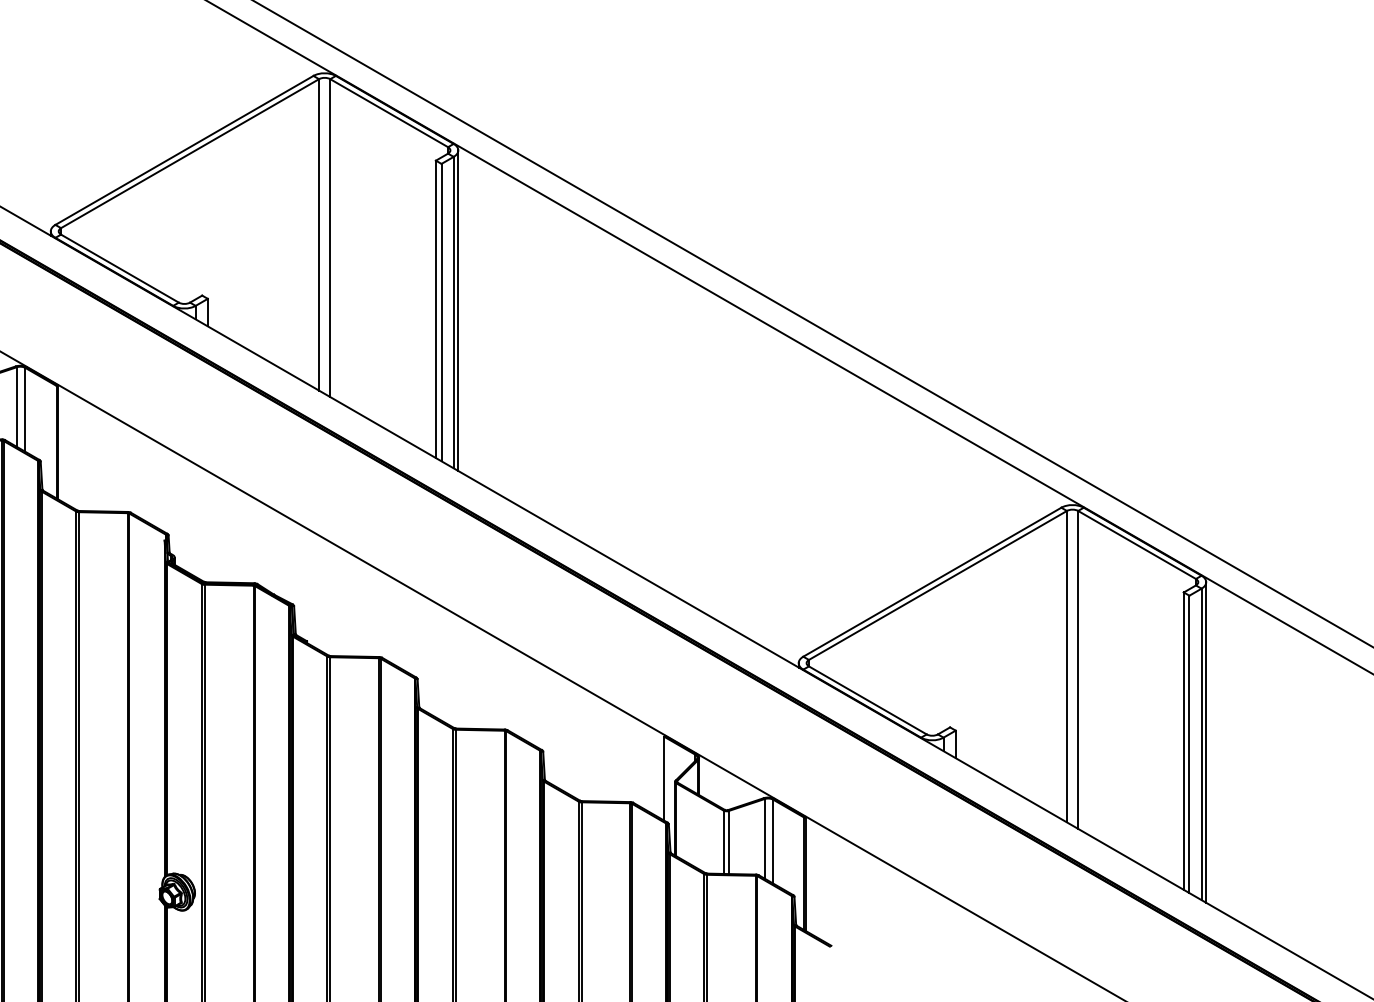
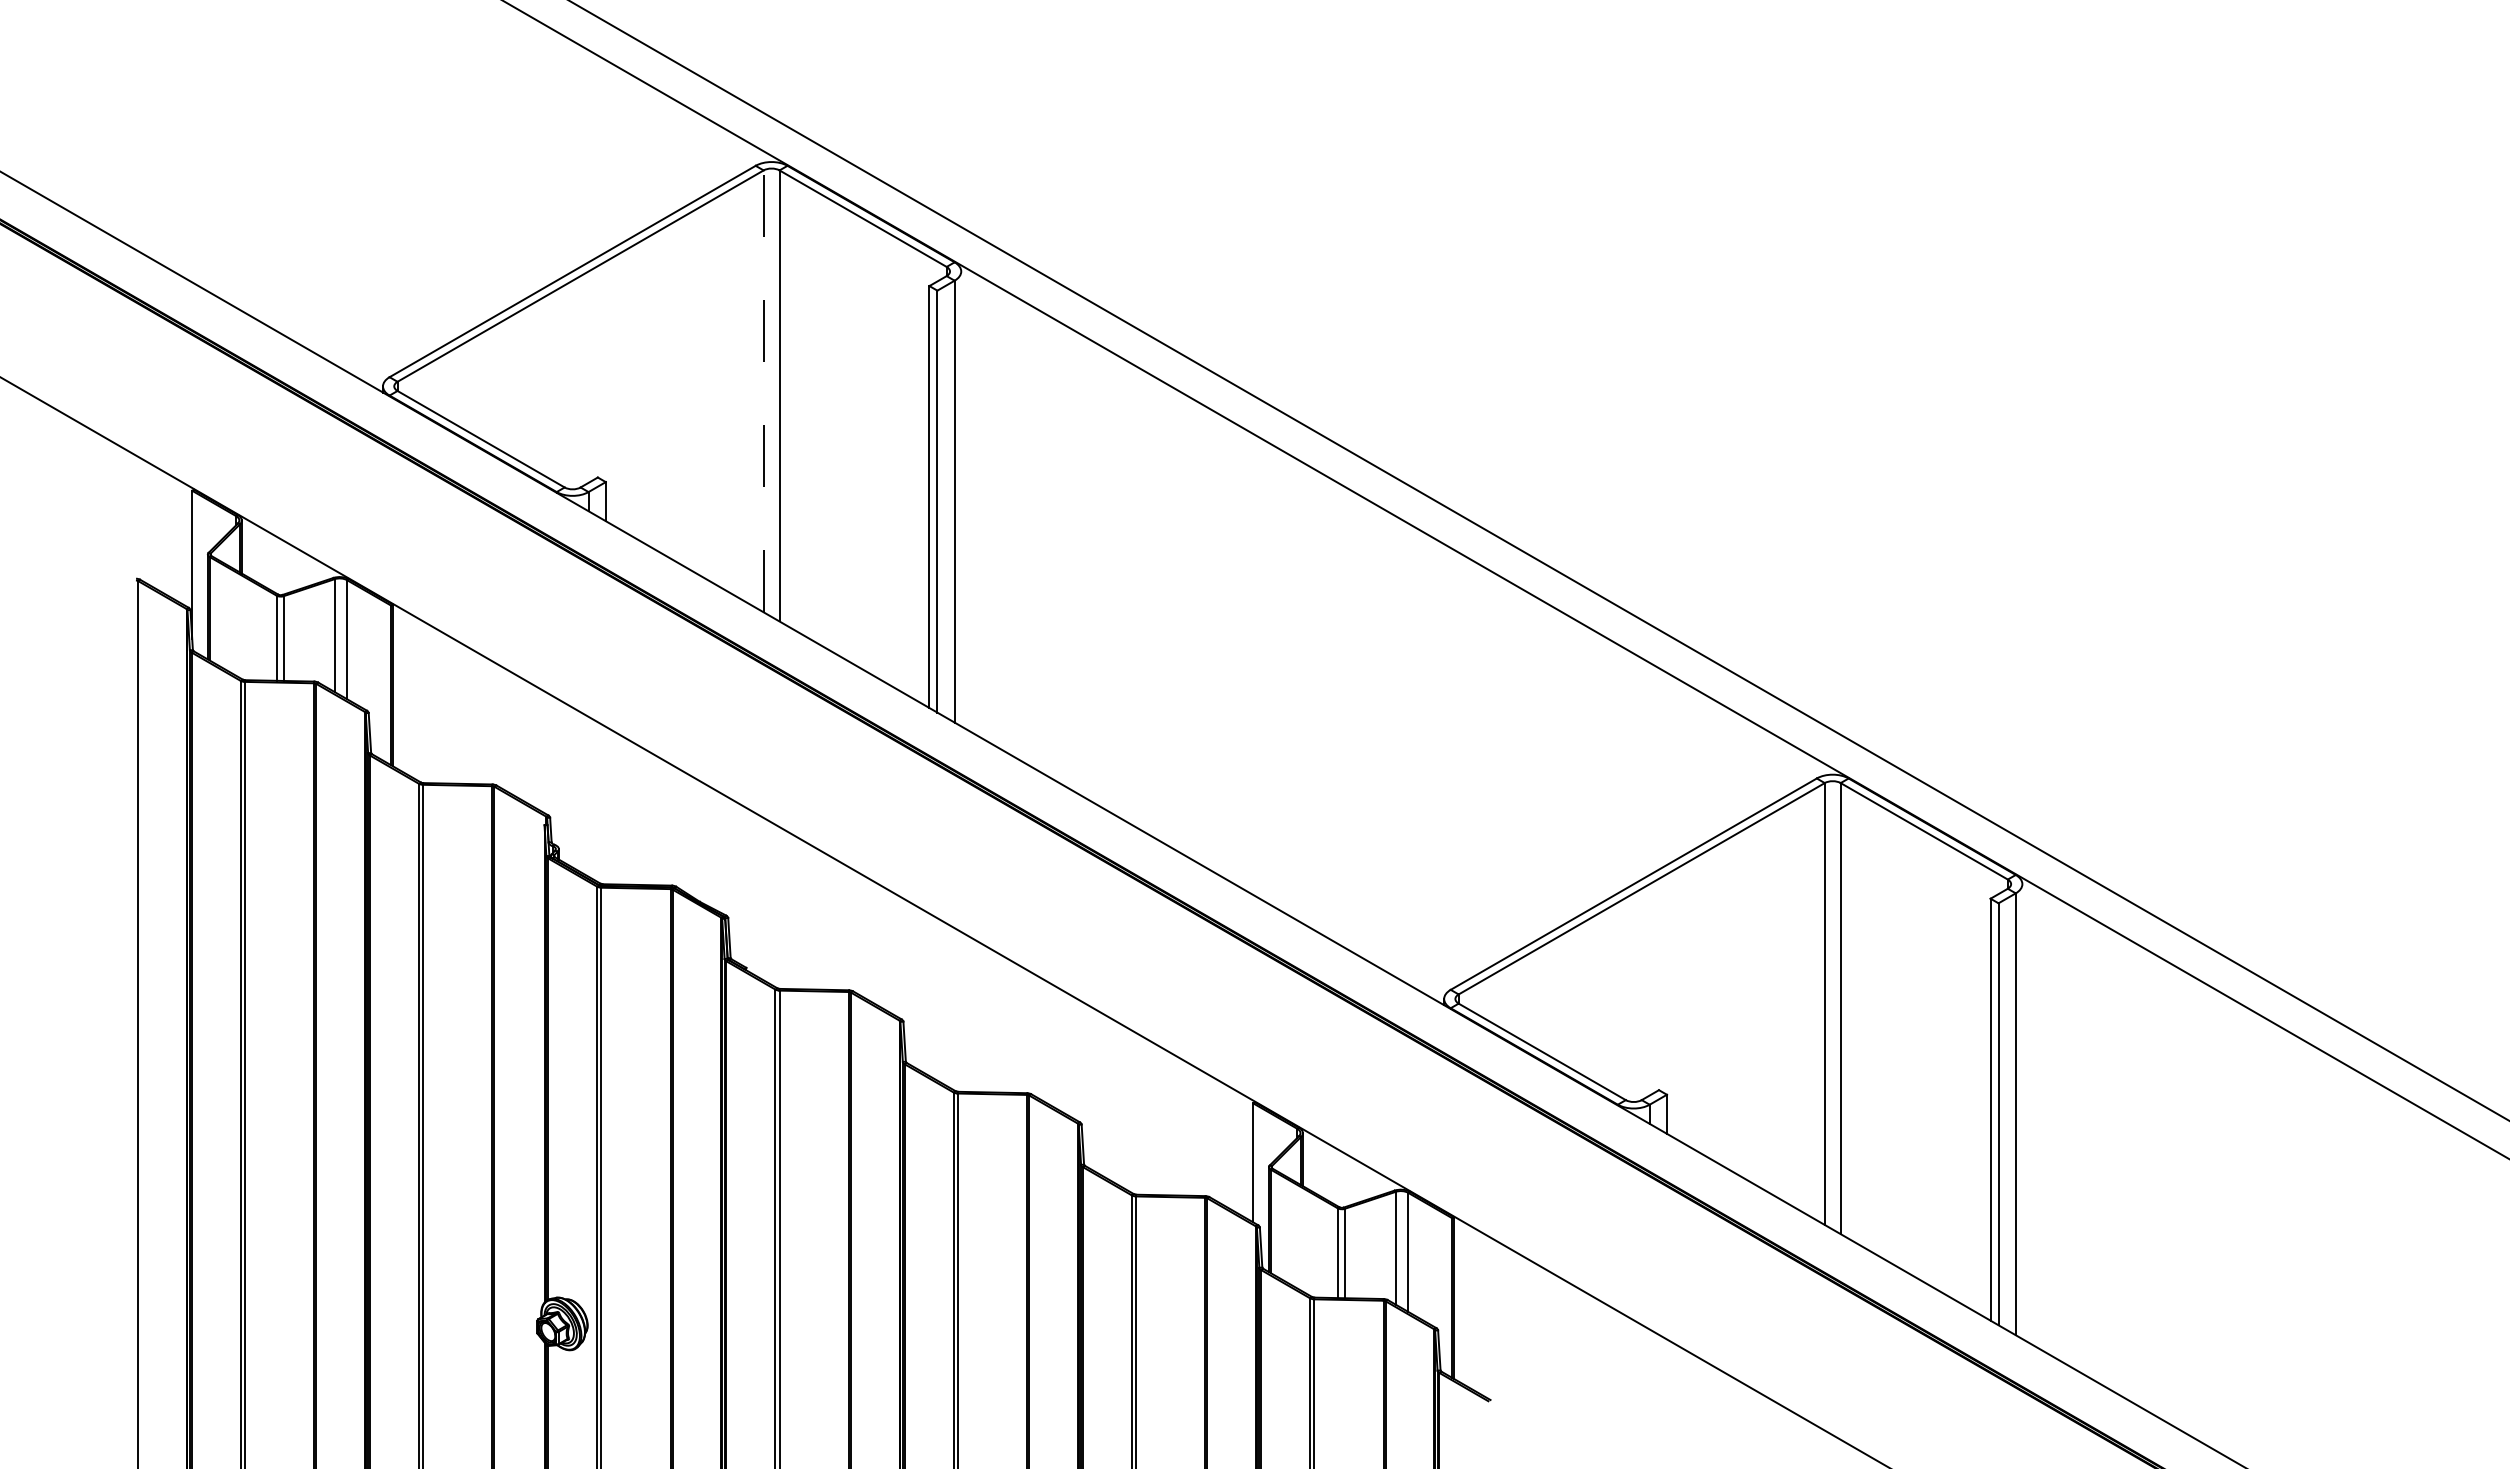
line: (318, 234) -> (763, 391), solid -> dashed
line: (458, 310) -> (961, 498), removed
line: (1206, 742) -> (2022, 1111), removed

